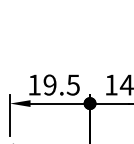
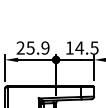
text: (53, 84) -> (32, 47), 19.5 -> 25.9

